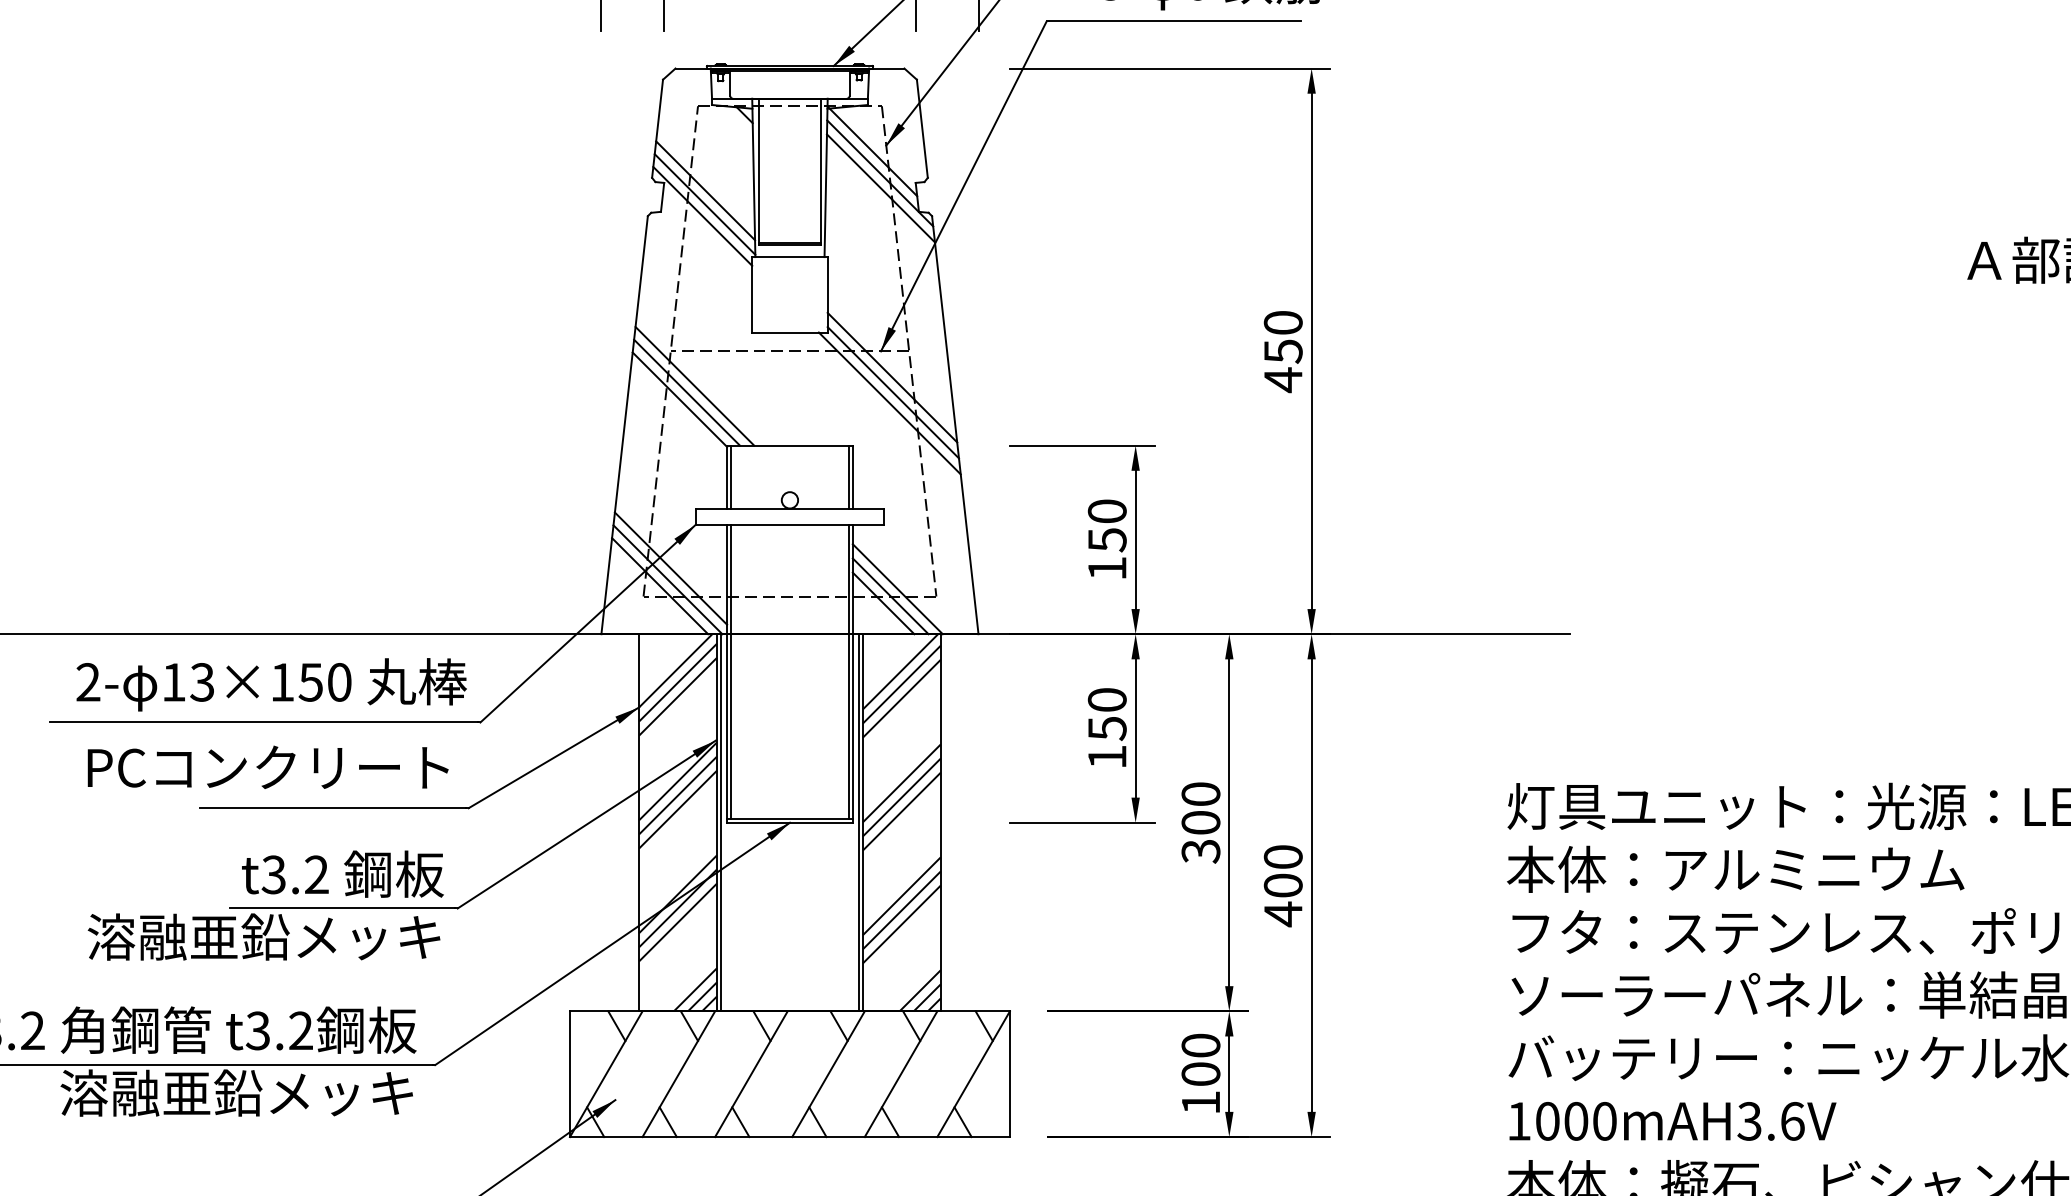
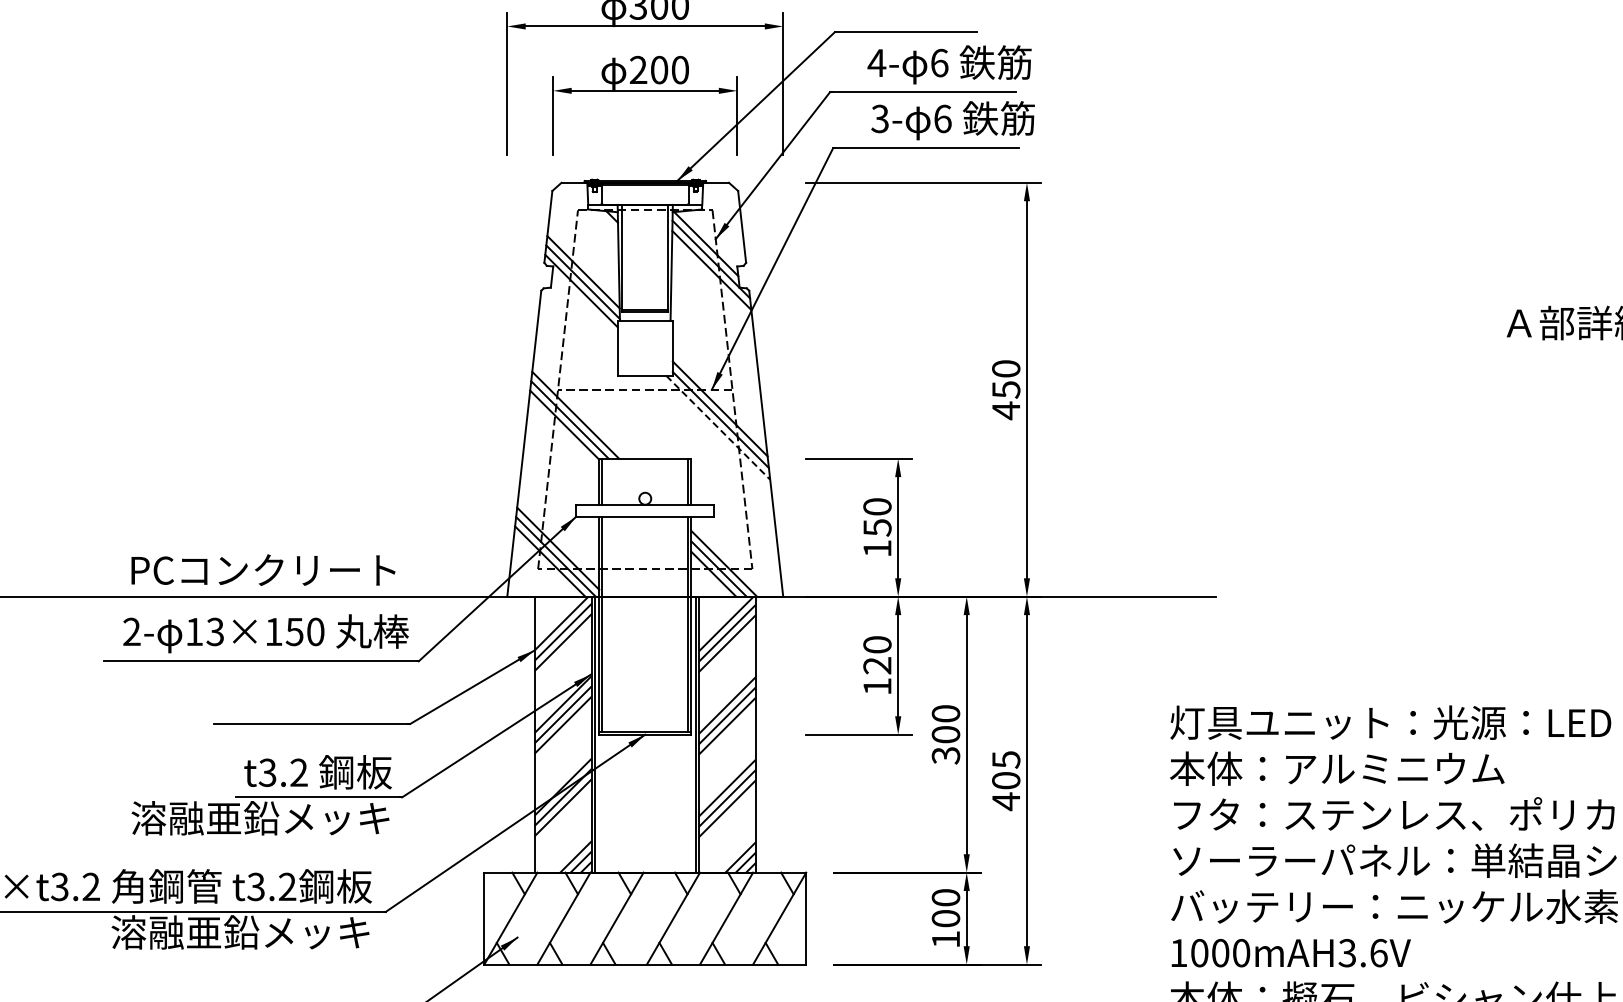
line: (890, 404) -> (718, 428), solid -> dashed
text: (1107, 728) -> (877, 665), 150 -> 120
text: (268, 766) -> (263, 569), moved
text: (1283, 856) -> (1006, 759), 400 -> 405

